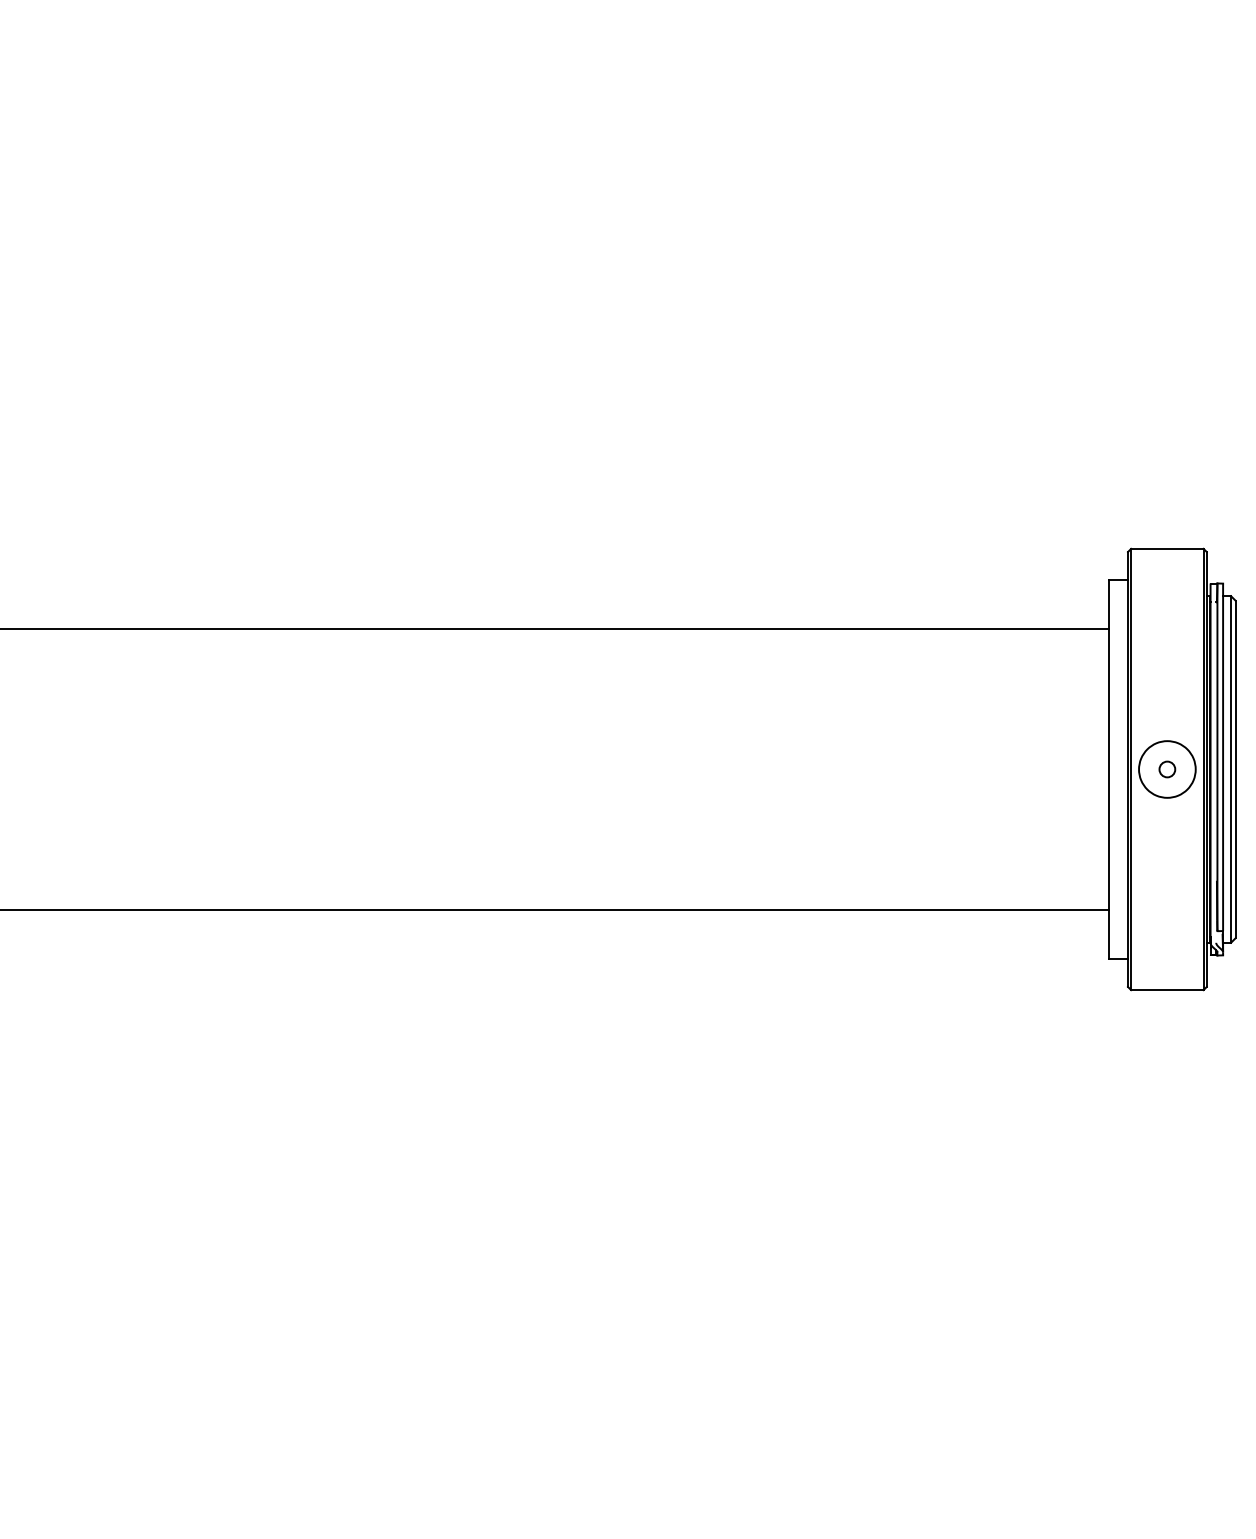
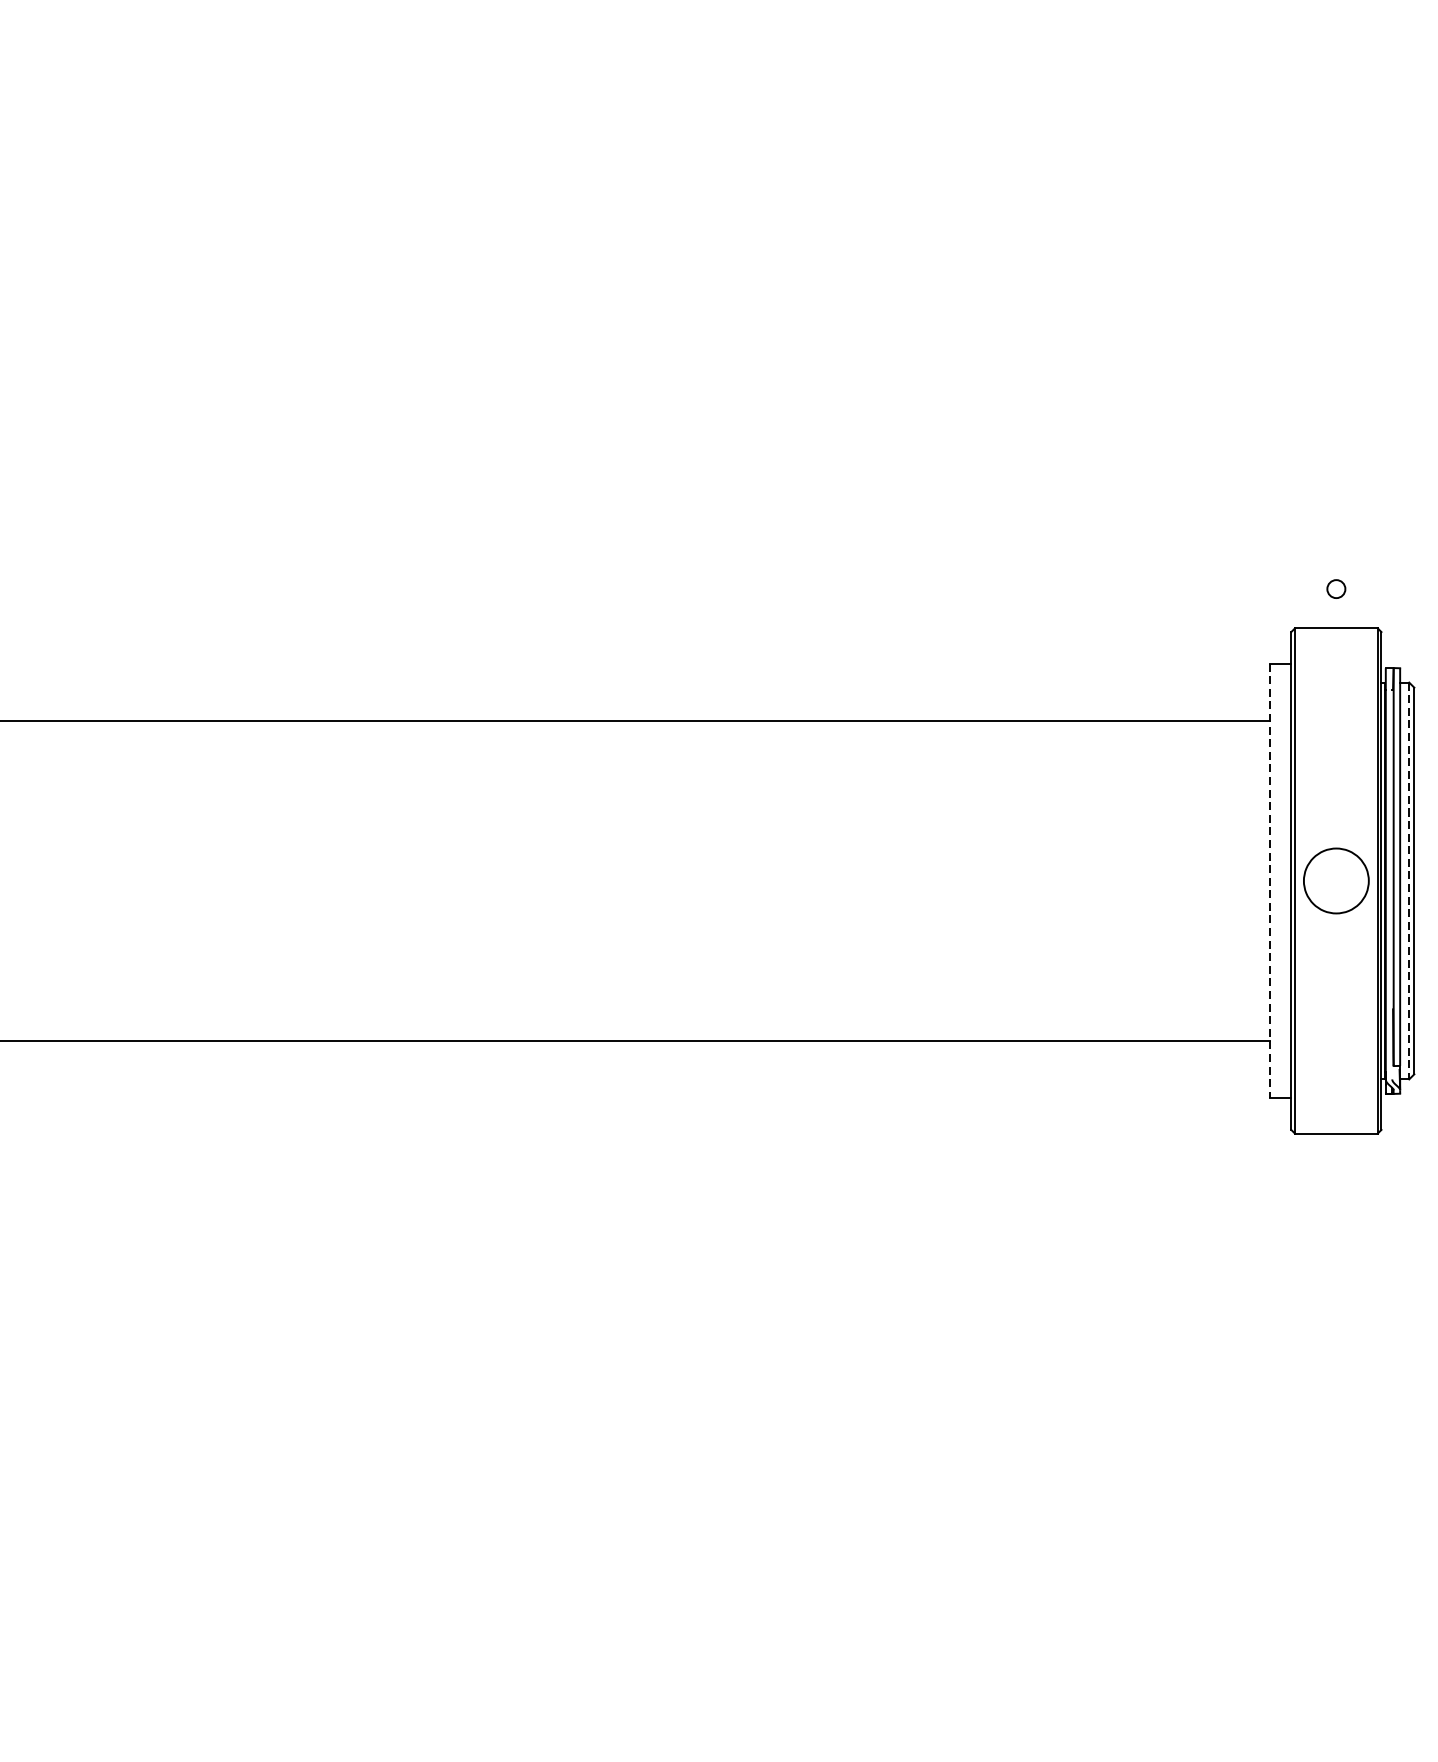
line: (1109, 769) -> (1270, 881), solid -> dashed
circle: (1167, 769) -> (1336, 589), moved
line: (1231, 769) -> (1409, 881), solid -> dashed

